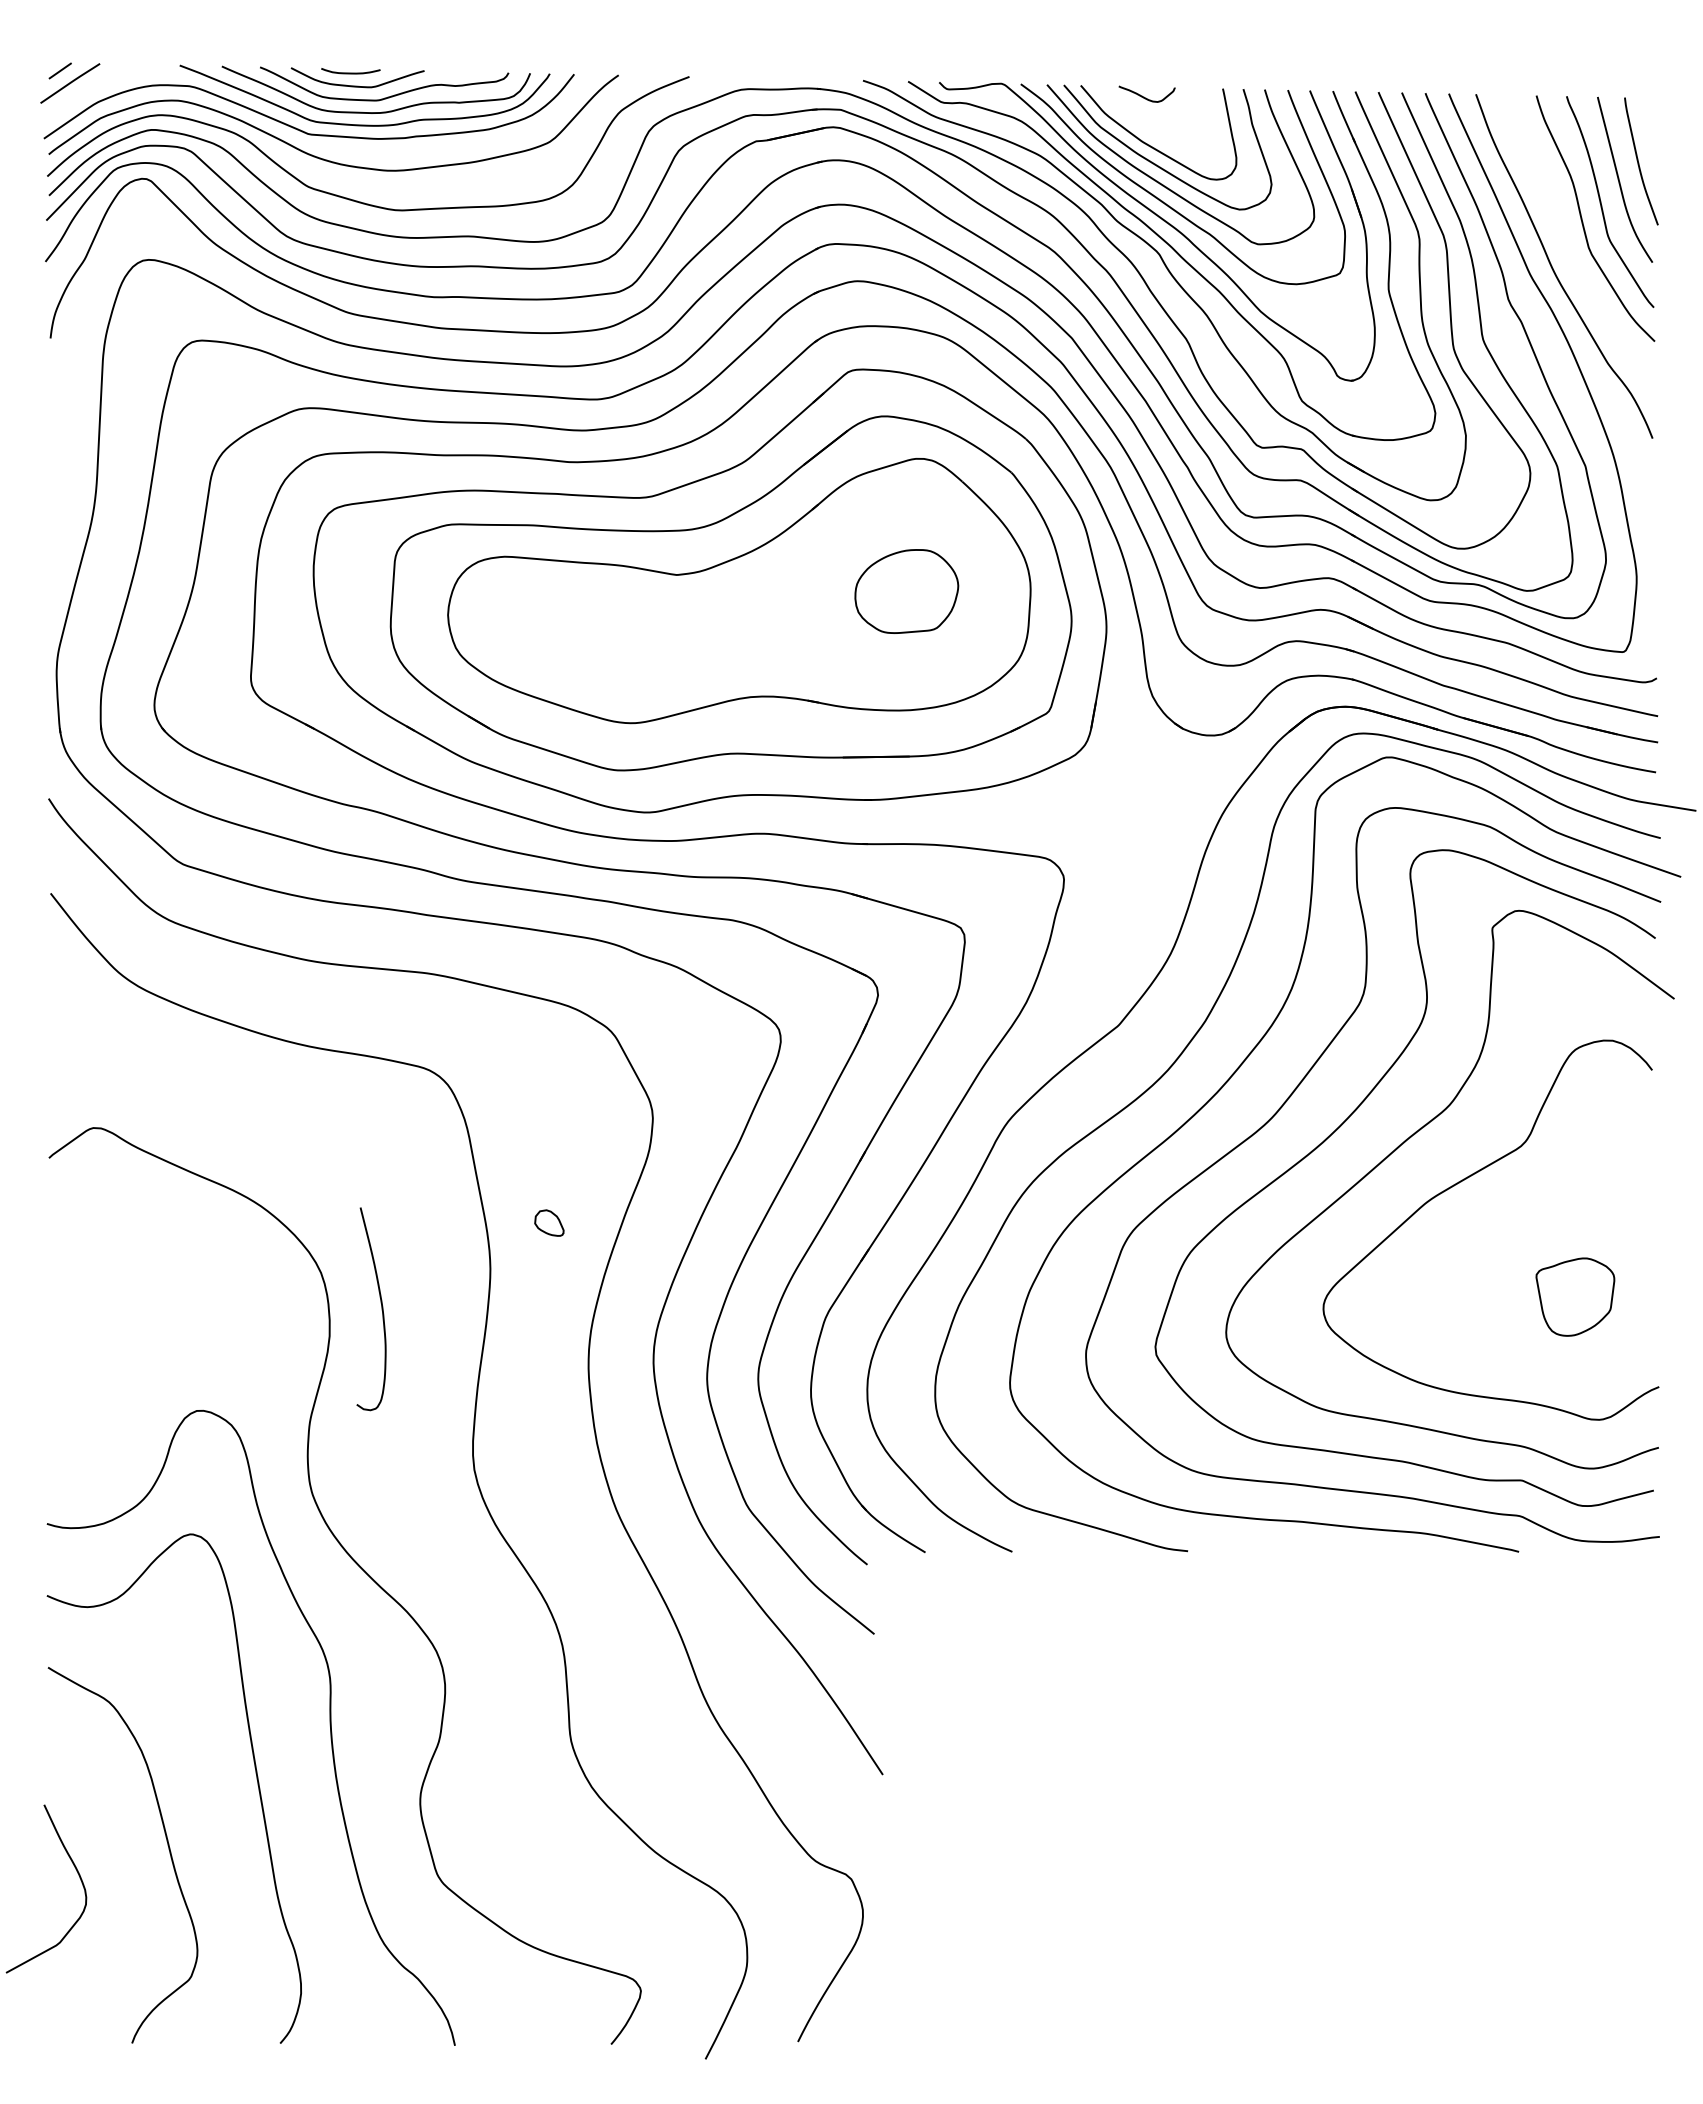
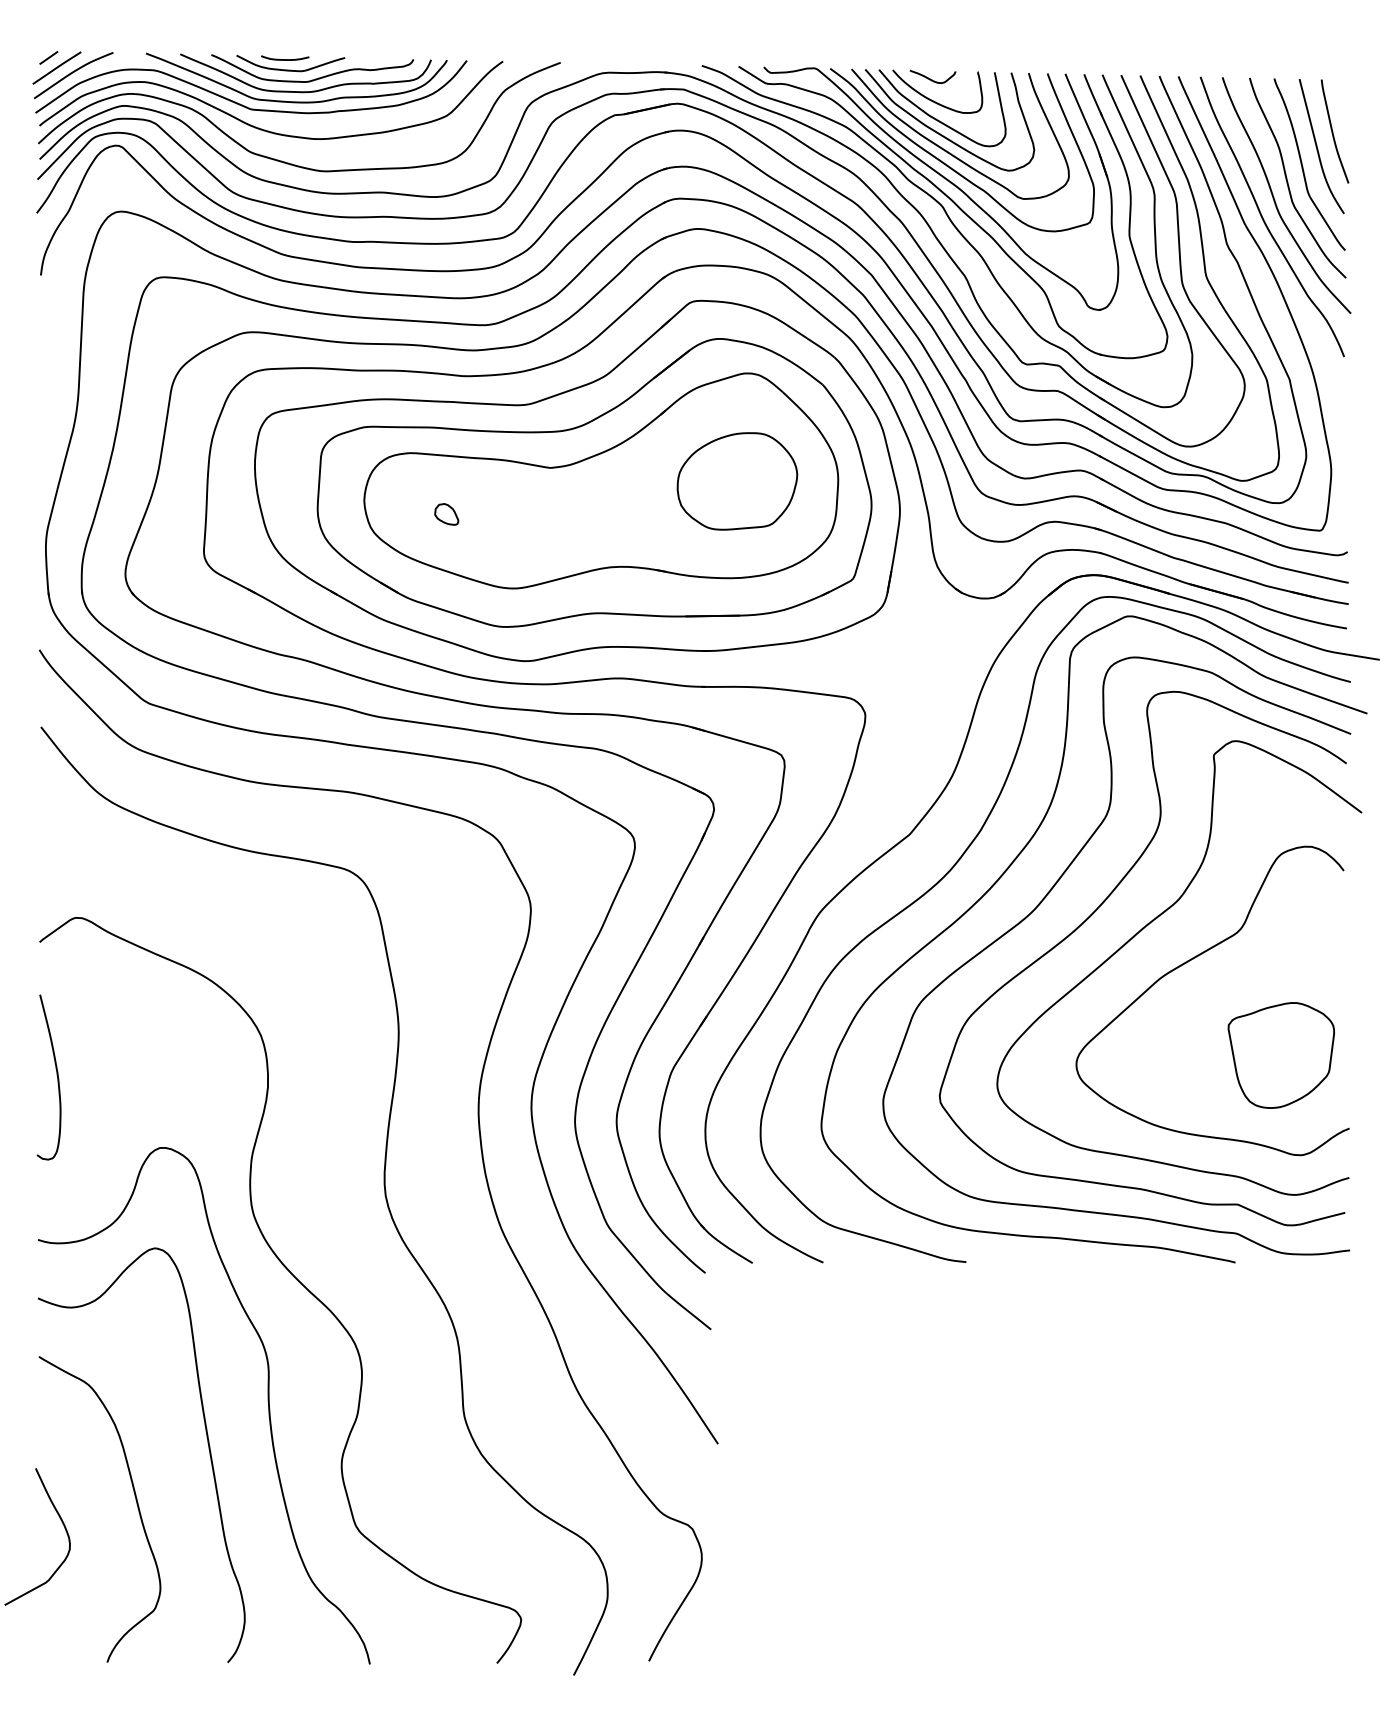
curve: (88, 90) -> (71, 73), added
curve: (1146, 122) -> (932, 99), added
curve: (1567, 244) -> (1274, 199), added
part: (906, 591) -> (737, 481), size x1.43
part: (549, 1222) -> (446, 513), moved
part: (1575, 1296) -> (1281, 1054), size x1.67
curve: (381, 1309) -> (57, 1077), moved

